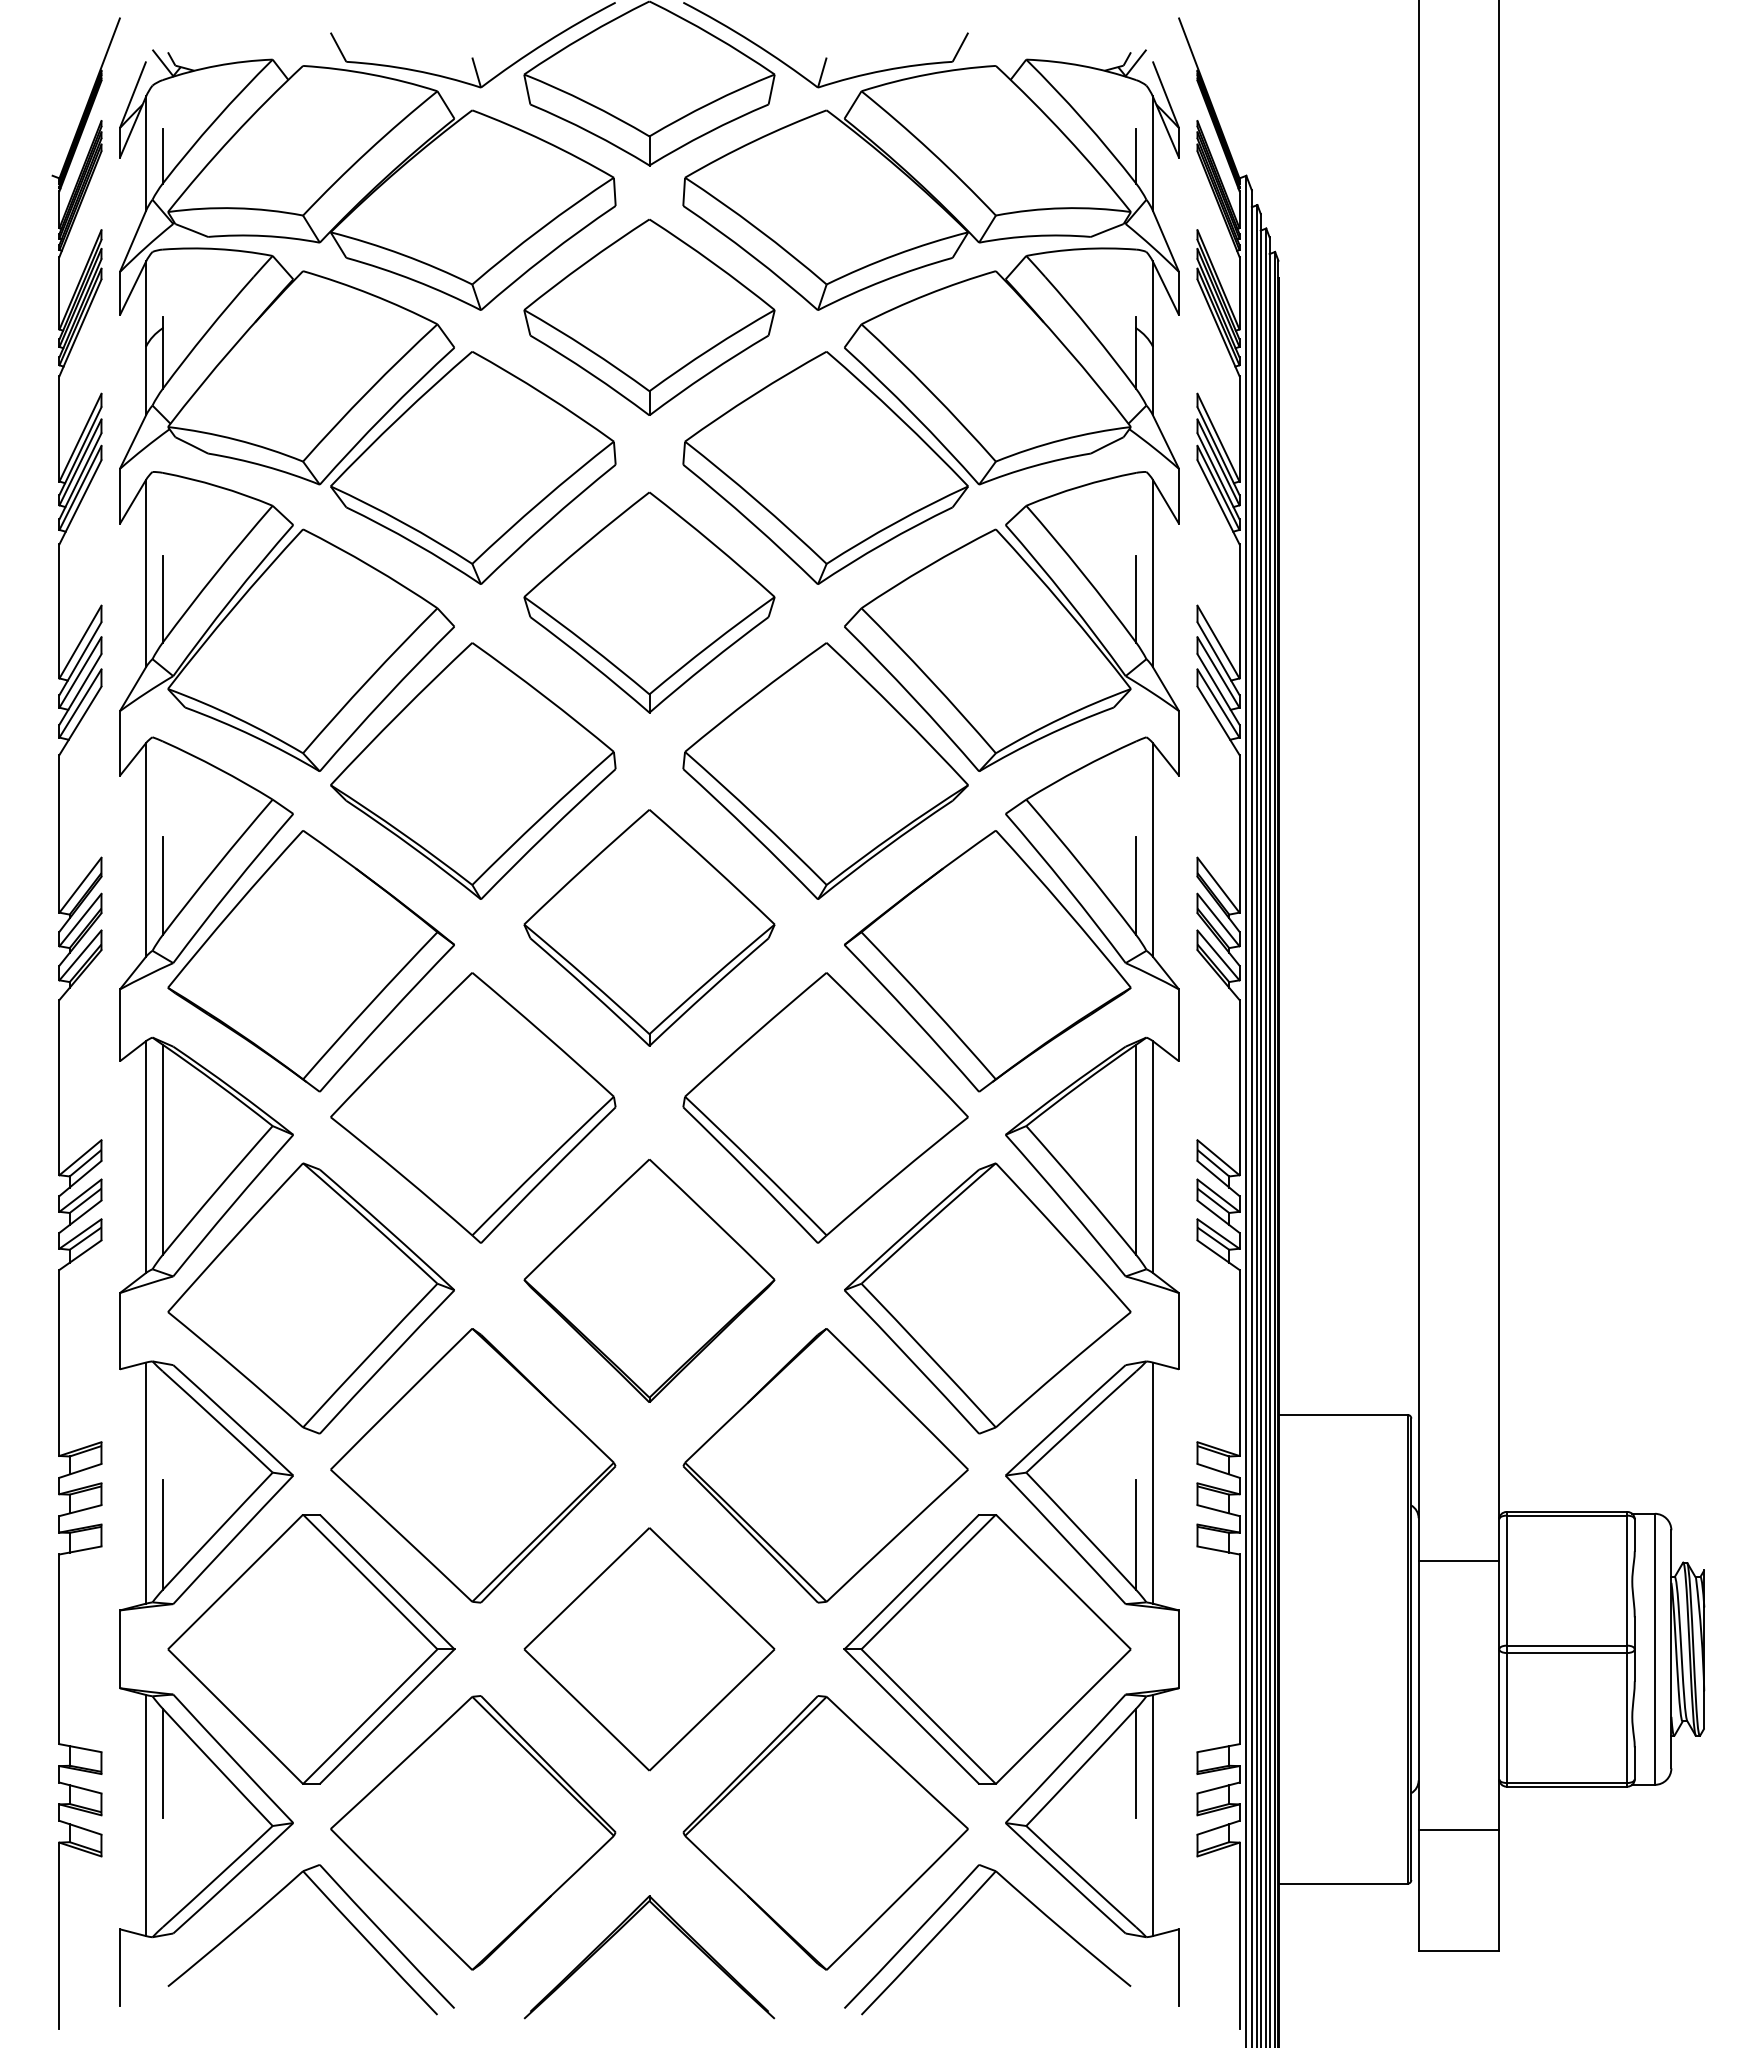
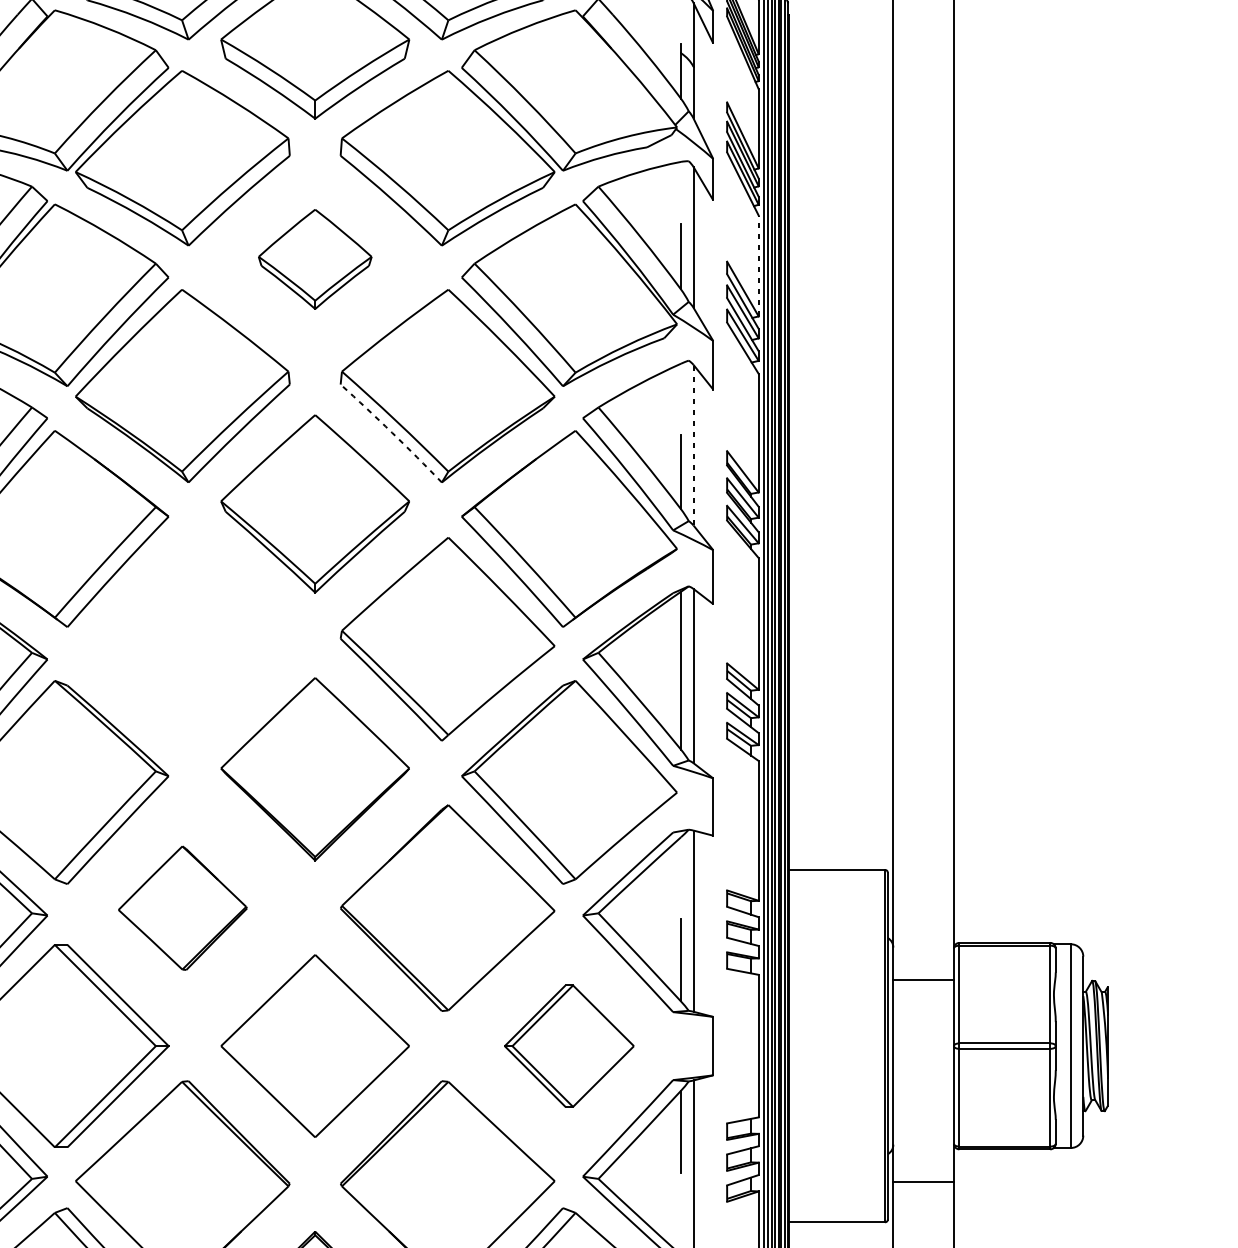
part: (649, 602) -> (315, 259), size x0.6
line: (1239, 610) -> (758, 265), solid -> dashed
arc: (751, 833) -> (391, 432), solid -> dashed
line: (1152, 849) -> (693, 444), solid -> dashed
part: (473, 1107) -> (182, 638), removed
part: (473, 1465) -> (182, 907), size x0.6
part: (987, 1649) -> (569, 1046), size x0.6

